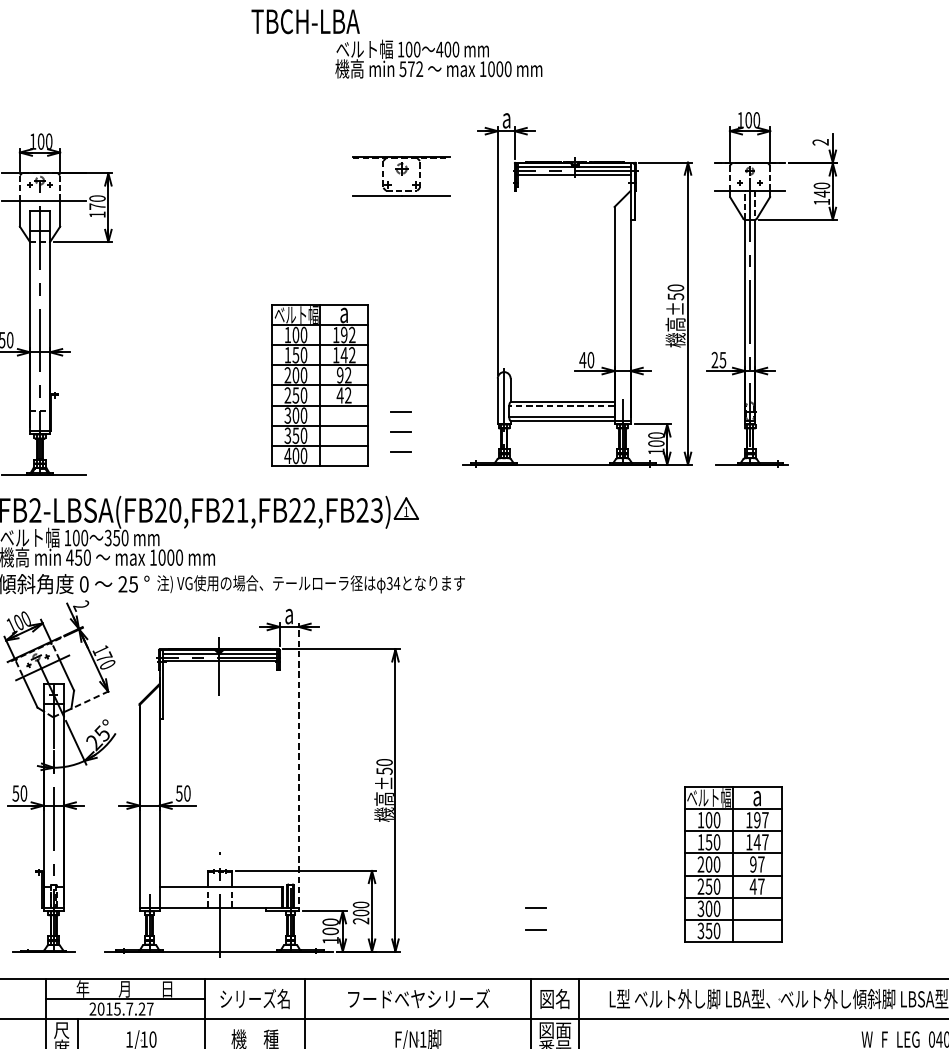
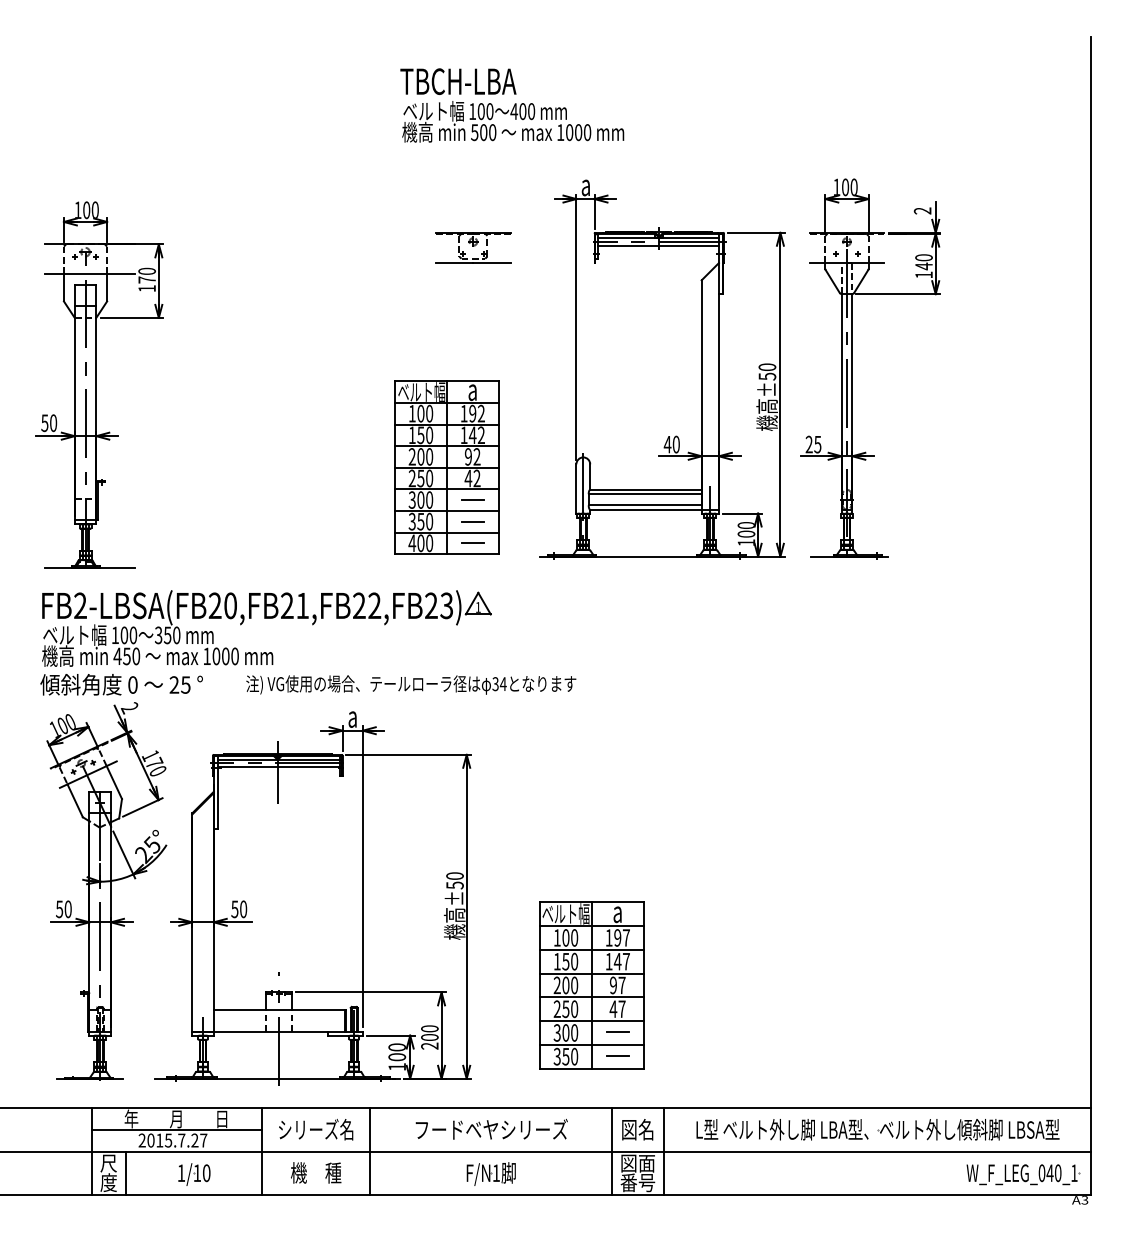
text: (305, 21) -> (458, 81), moved
text: (415, 69) -> (488, 132), 572 -> 500
part: (401, 176) -> (473, 247), size x0.71
part: (319, 385) -> (446, 467), moved
line: (561, 406) -> (644, 494), dashed -> solid
text: (311, 583) -> (411, 684), moved
line: (93, 698) -> (142, 807), dashed -> solid
line: (298, 762) -> (362, 876), dashed -> solid
part: (732, 864) -> (591, 985), moved

